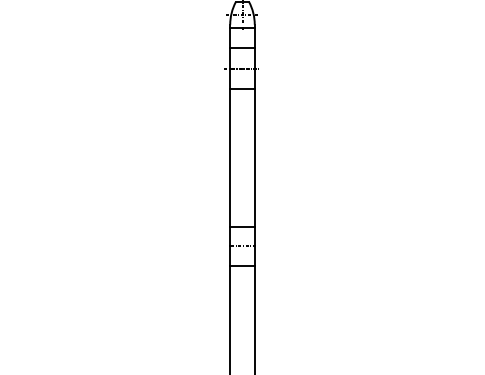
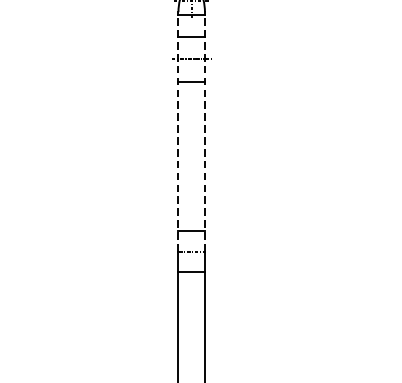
line: (230, 136) -> (178, 132), solid -> dashed
line: (254, 136) -> (204, 132), solid -> dashed

